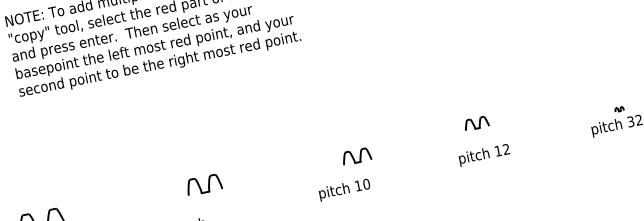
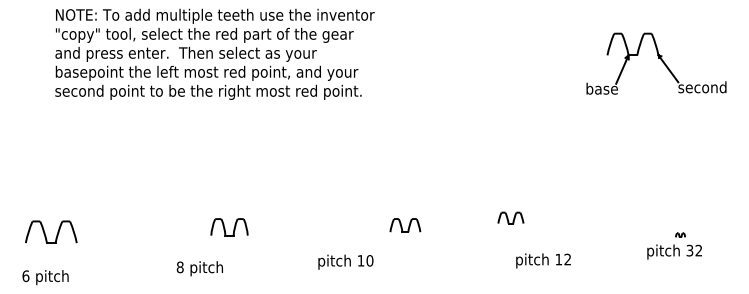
part: (476, 122) -> (510, 217), moved
text: (484, 154) -> (543, 260), moved
part: (356, 156) -> (405, 225), moved
text: (344, 189) -> (345, 261), moved

